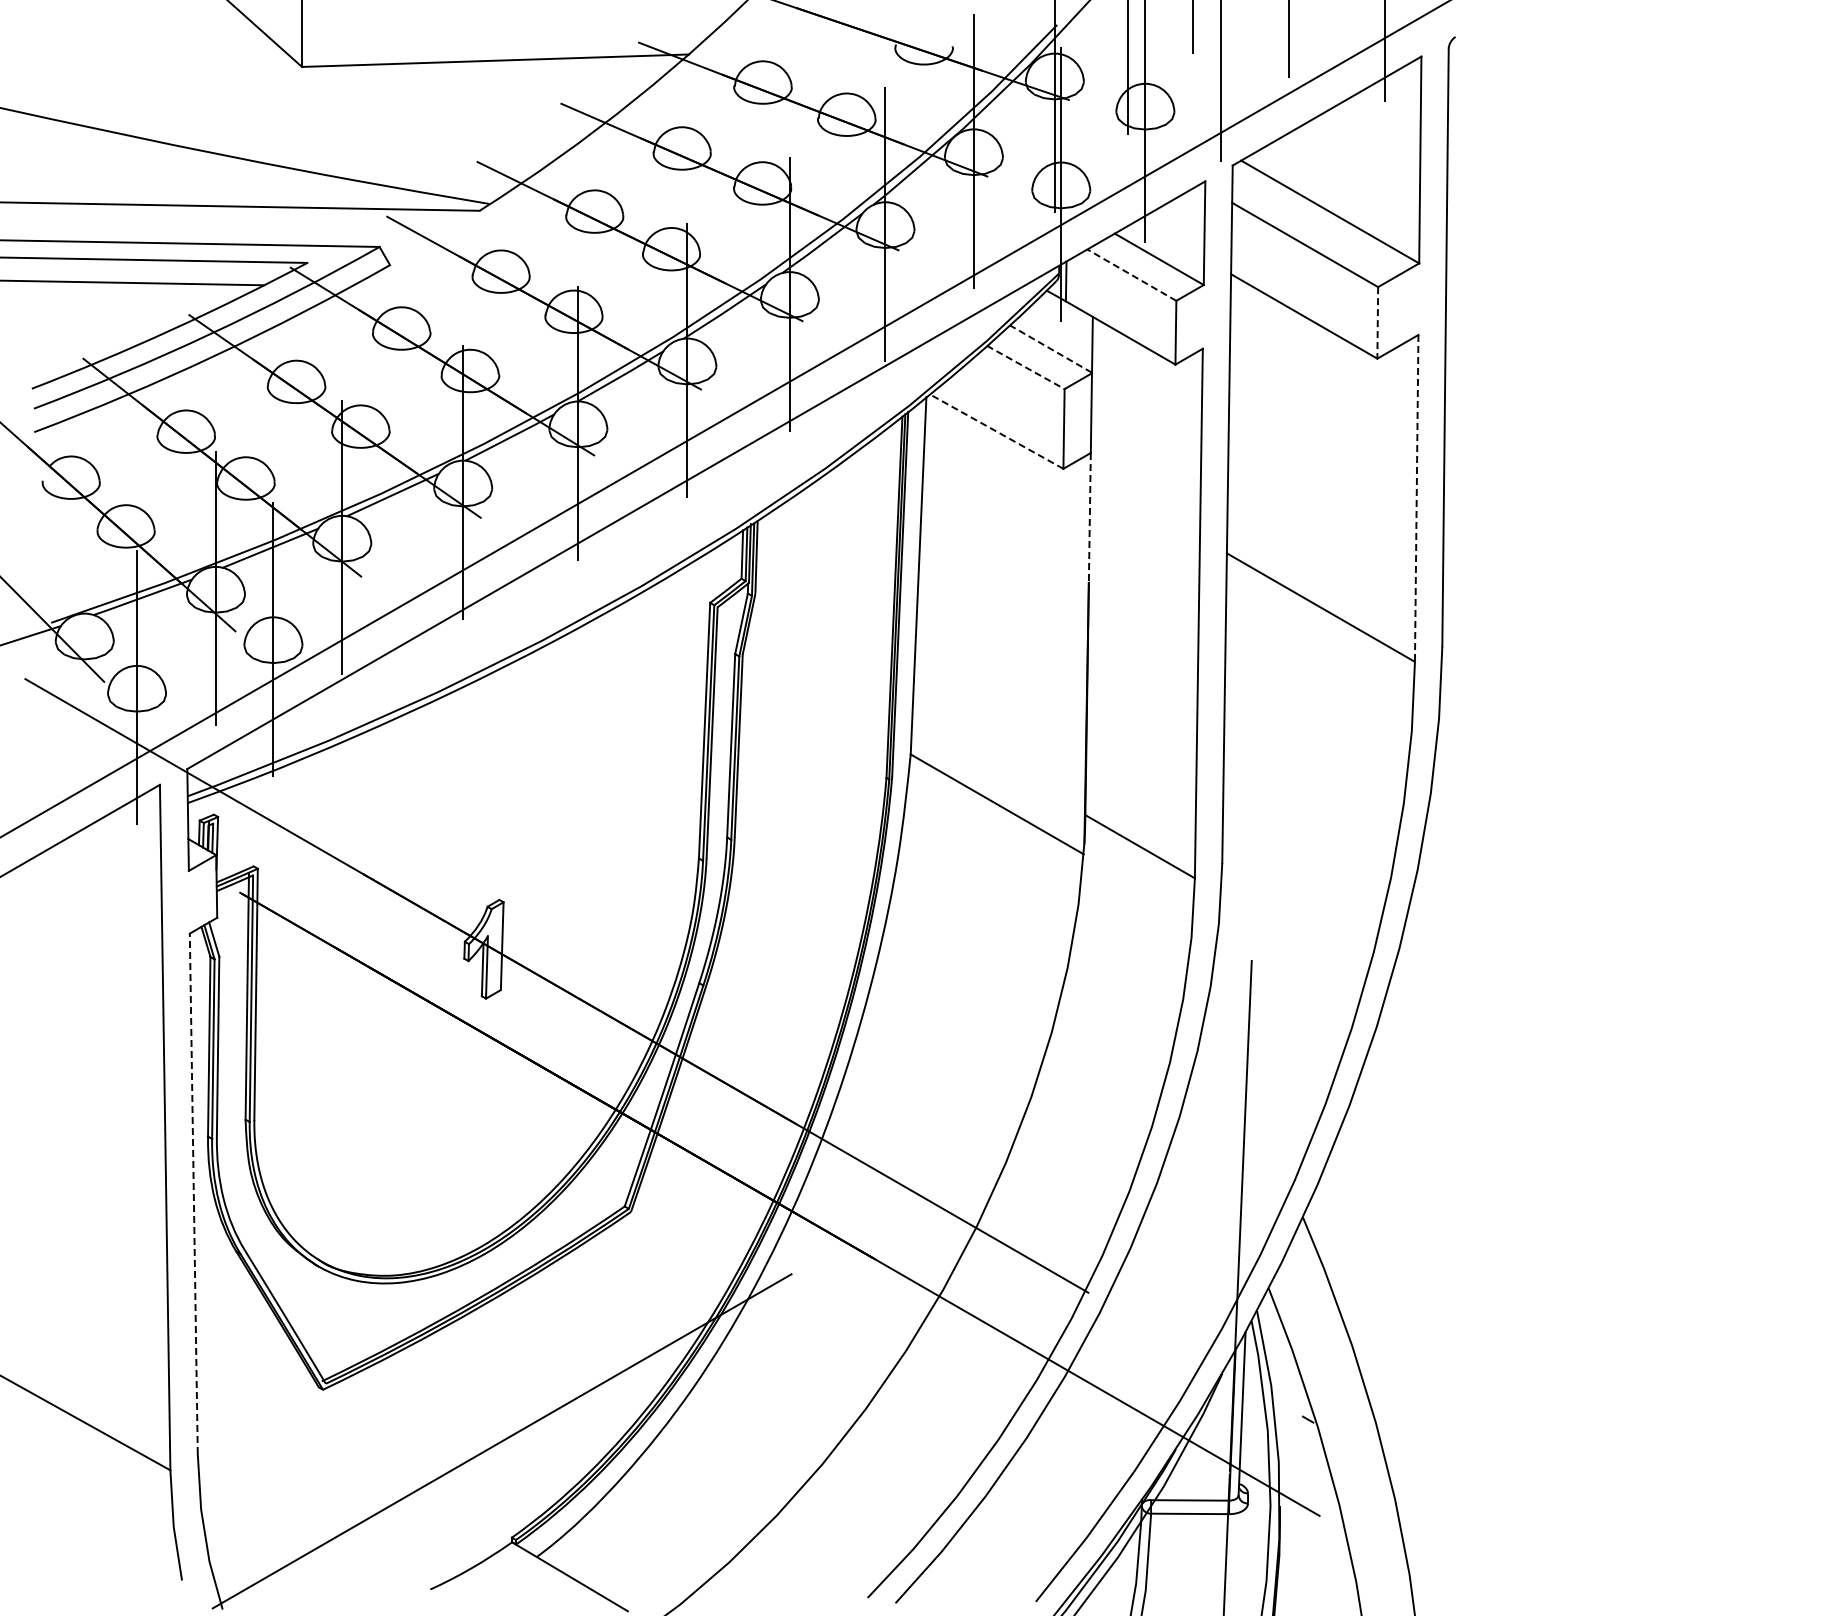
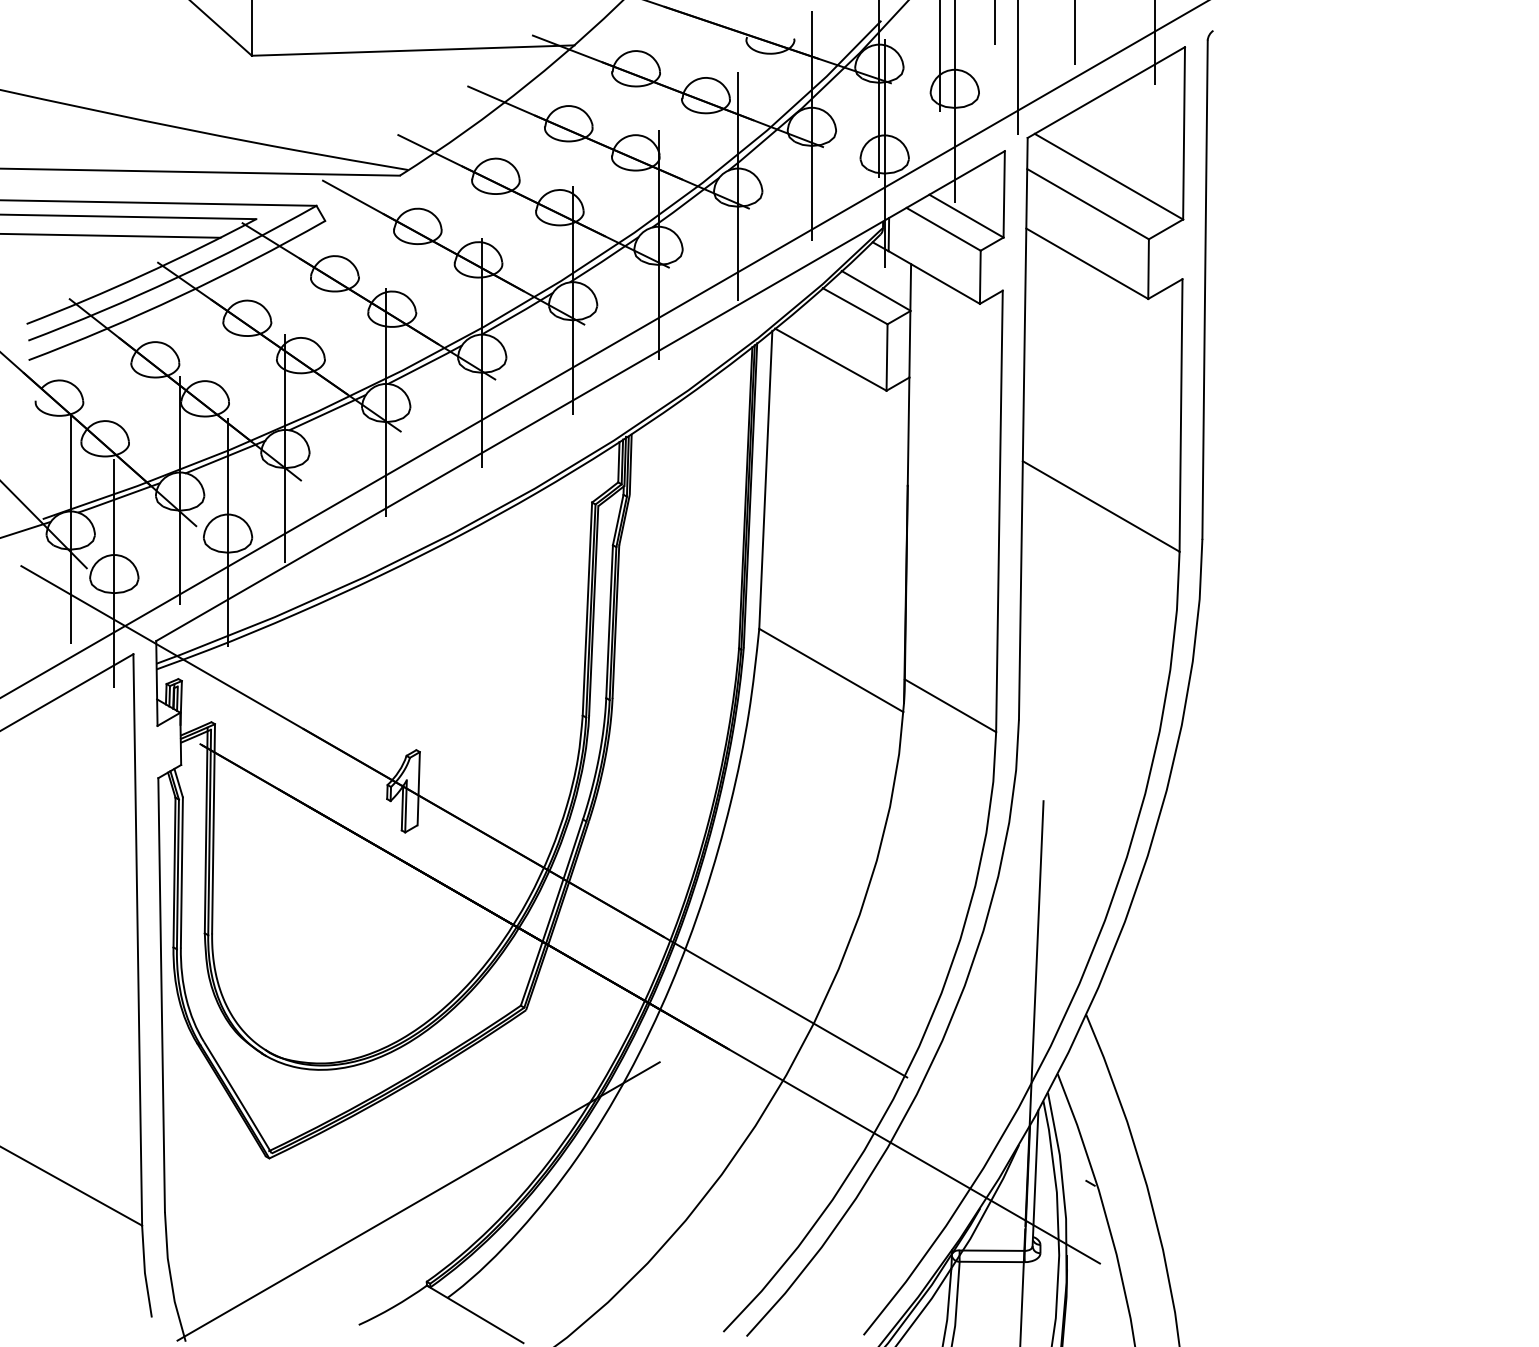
line: (1131, 274) -> (943, 228), dashed -> solid
line: (1377, 322) -> (1148, 268), dashed -> solid
line: (1050, 348) -> (875, 290), dashed -> solid
line: (1026, 367) -> (855, 306), dashed -> solid
line: (996, 431) -> (830, 359), dashed -> solid
line: (1416, 498) -> (1180, 415), dashed -> solid
line: (1089, 517) -> (908, 431), dashed -> solid
line: (84, 635) -> (70, 529), added
line: (193, 1193) -> (161, 994), dashed -> solid

